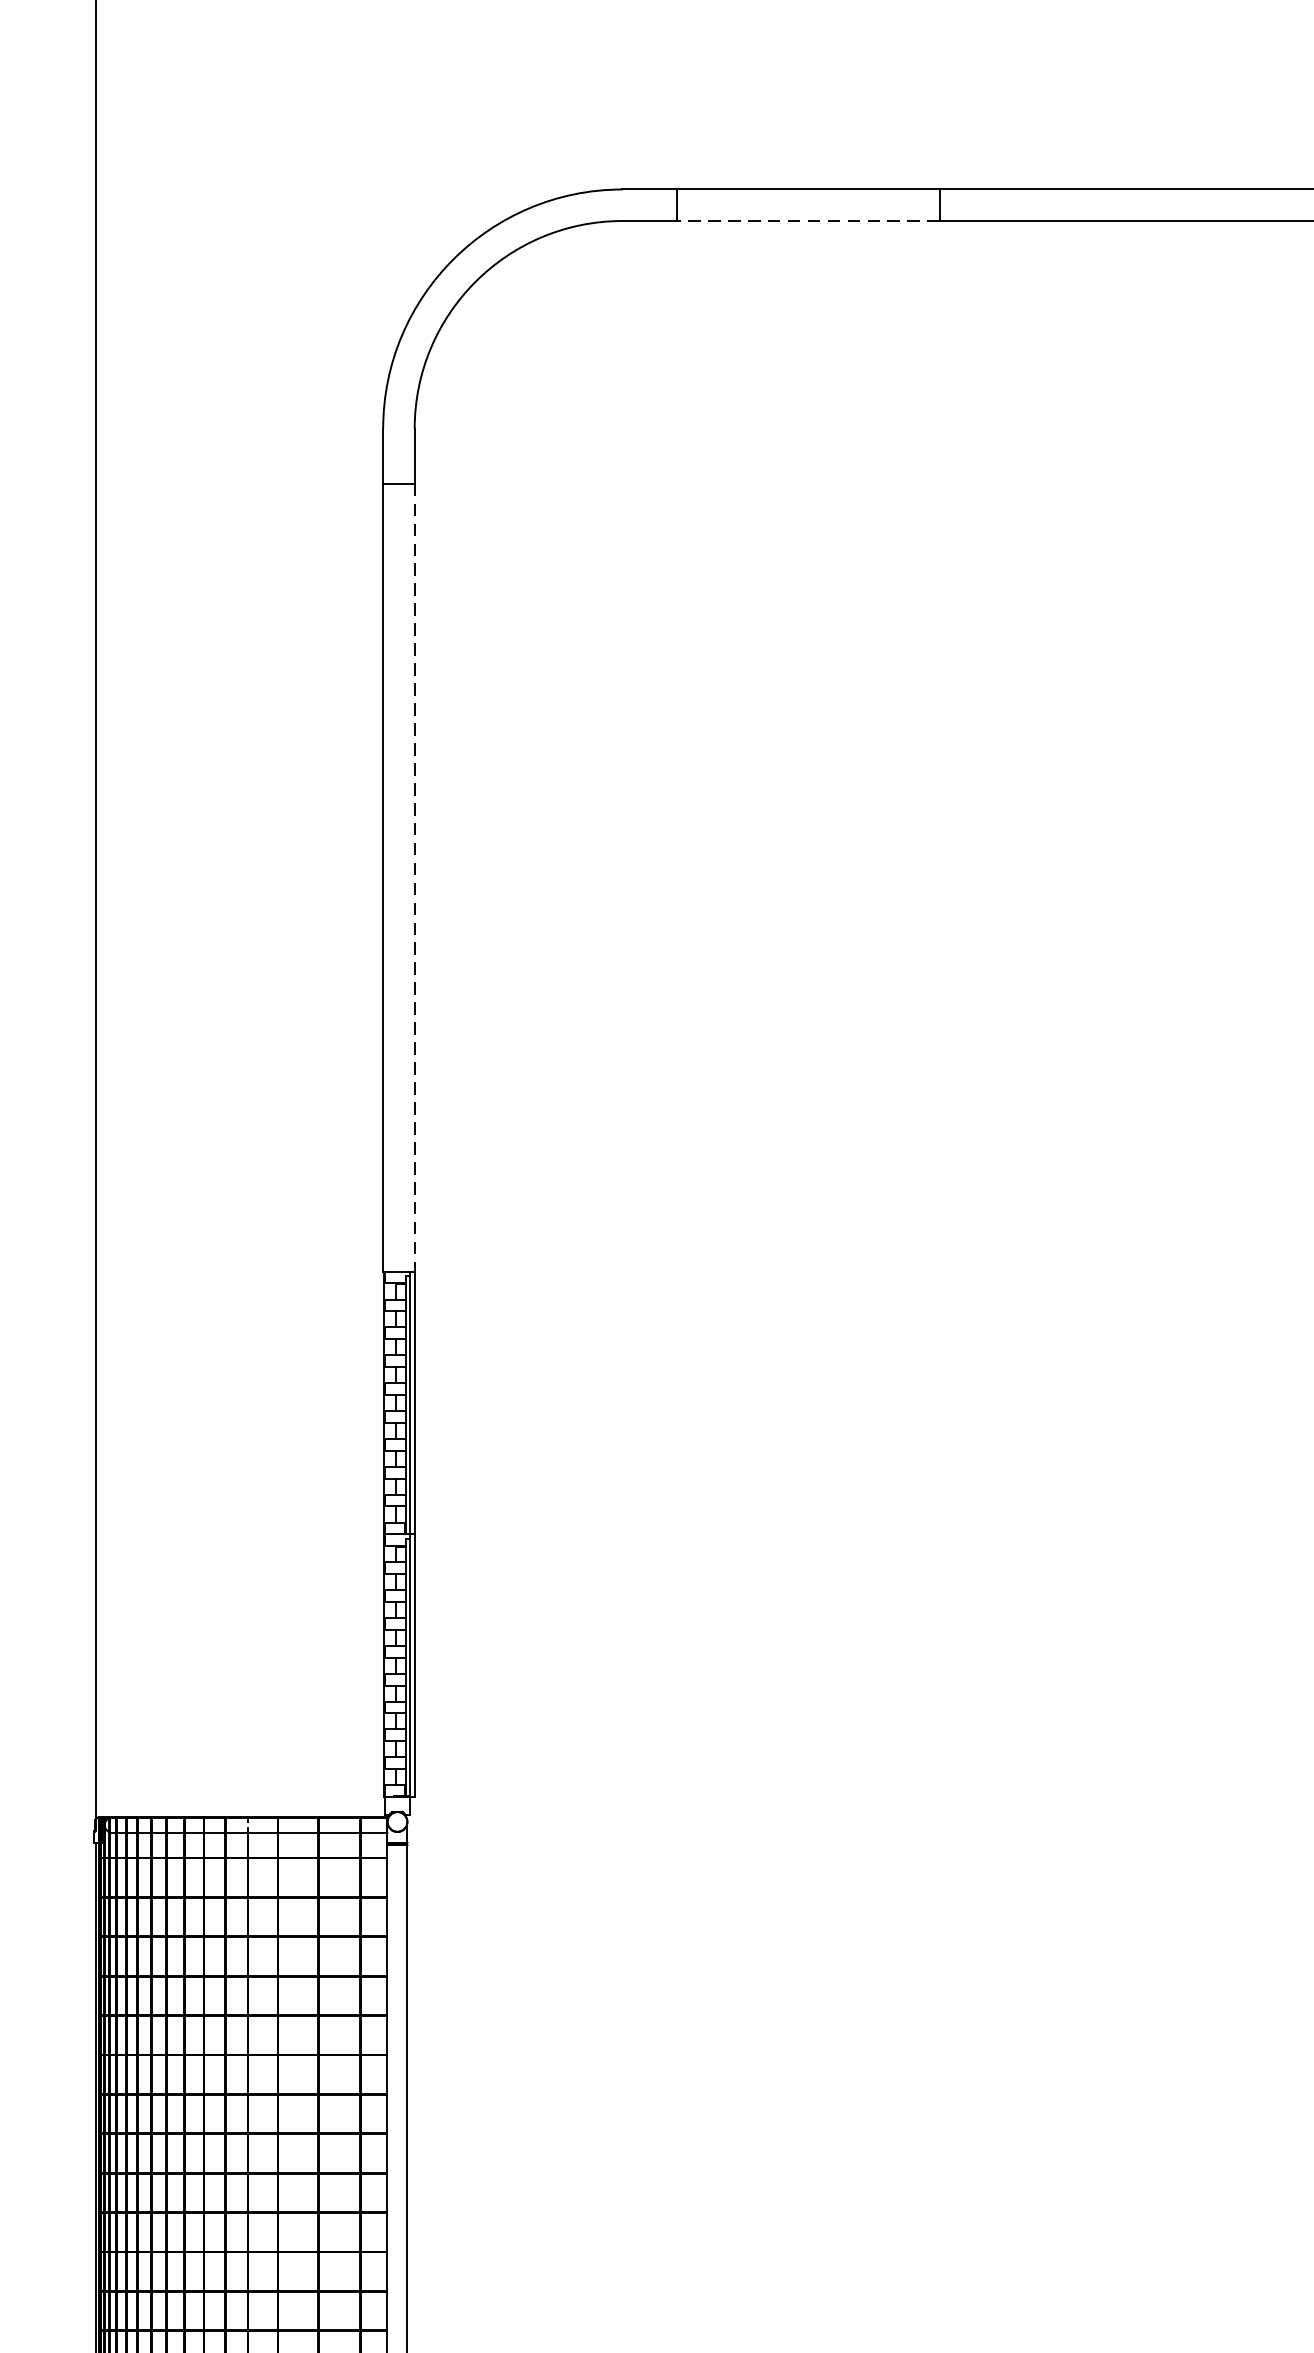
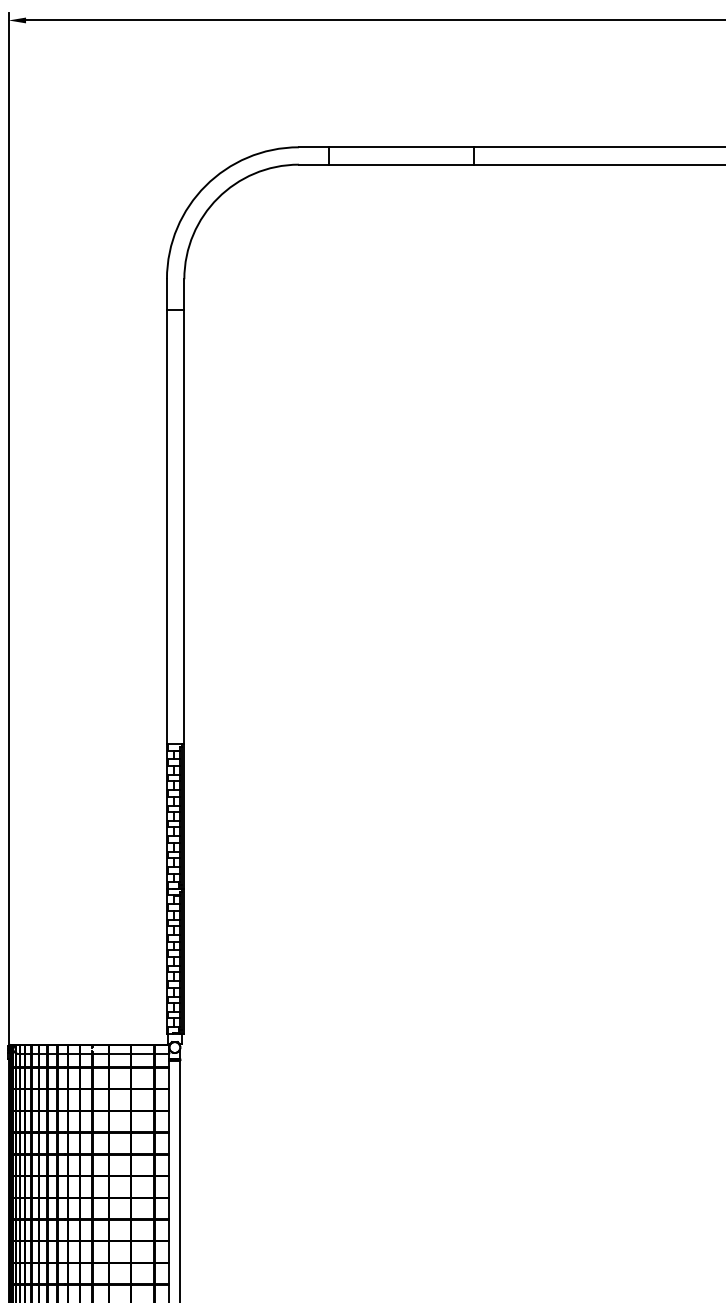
line: (808, 220) -> (401, 164), dashed -> solid
line: (414, 878) -> (184, 527), dashed -> solid

